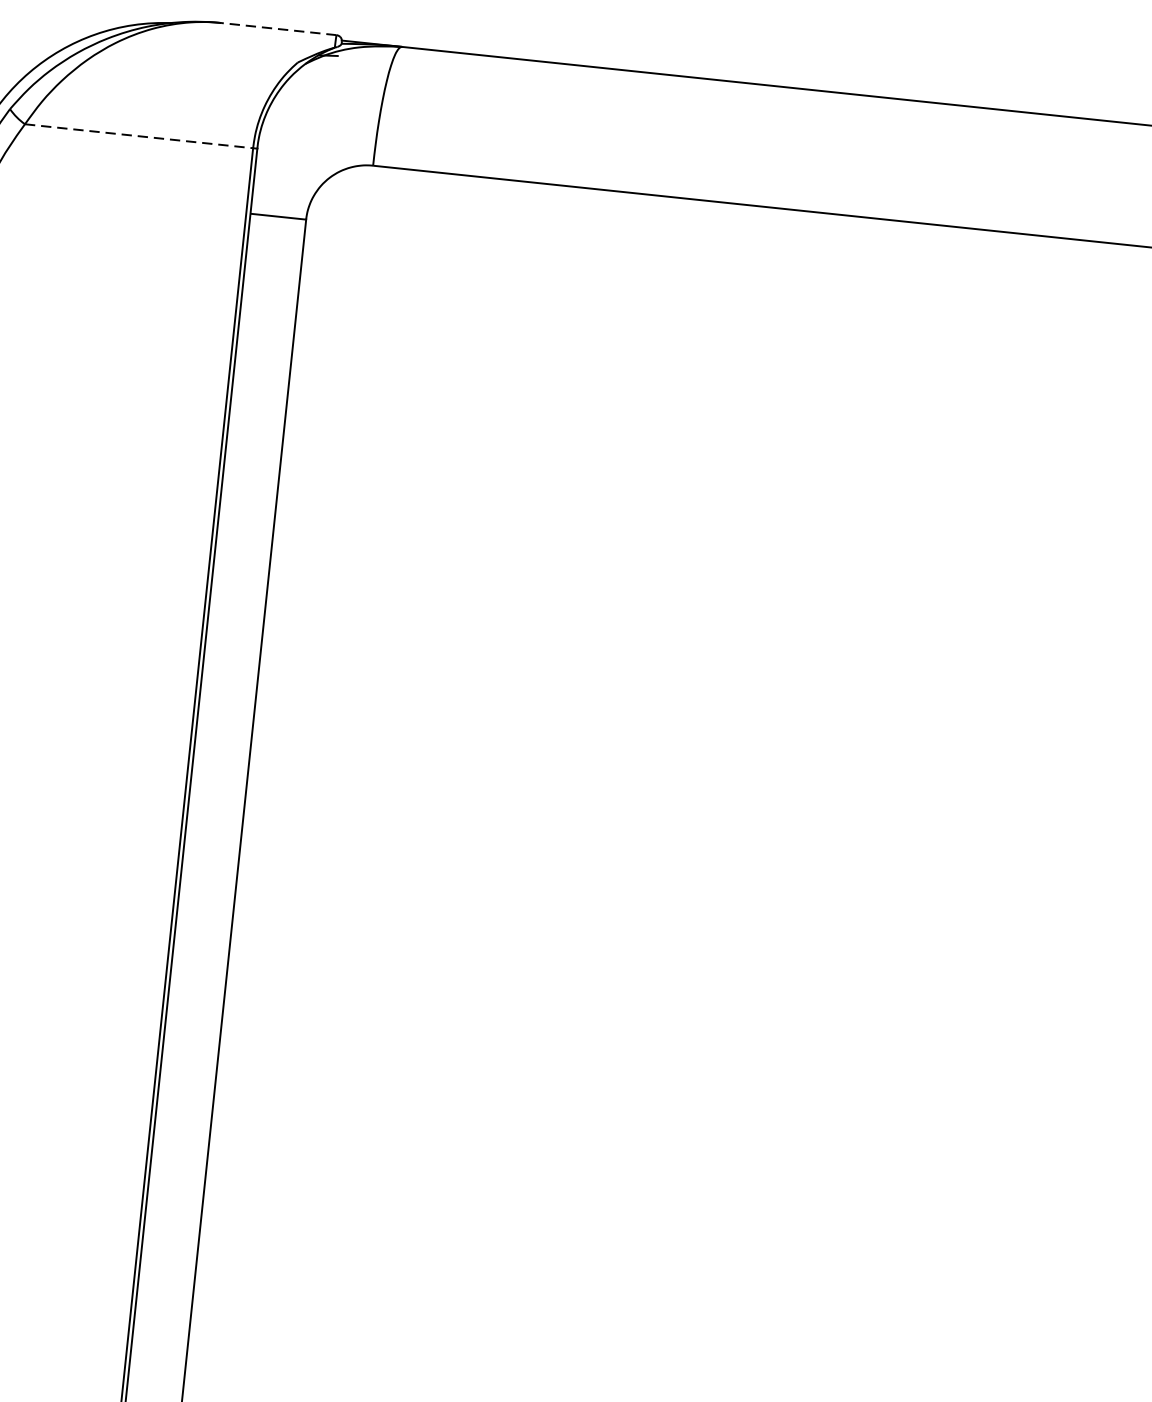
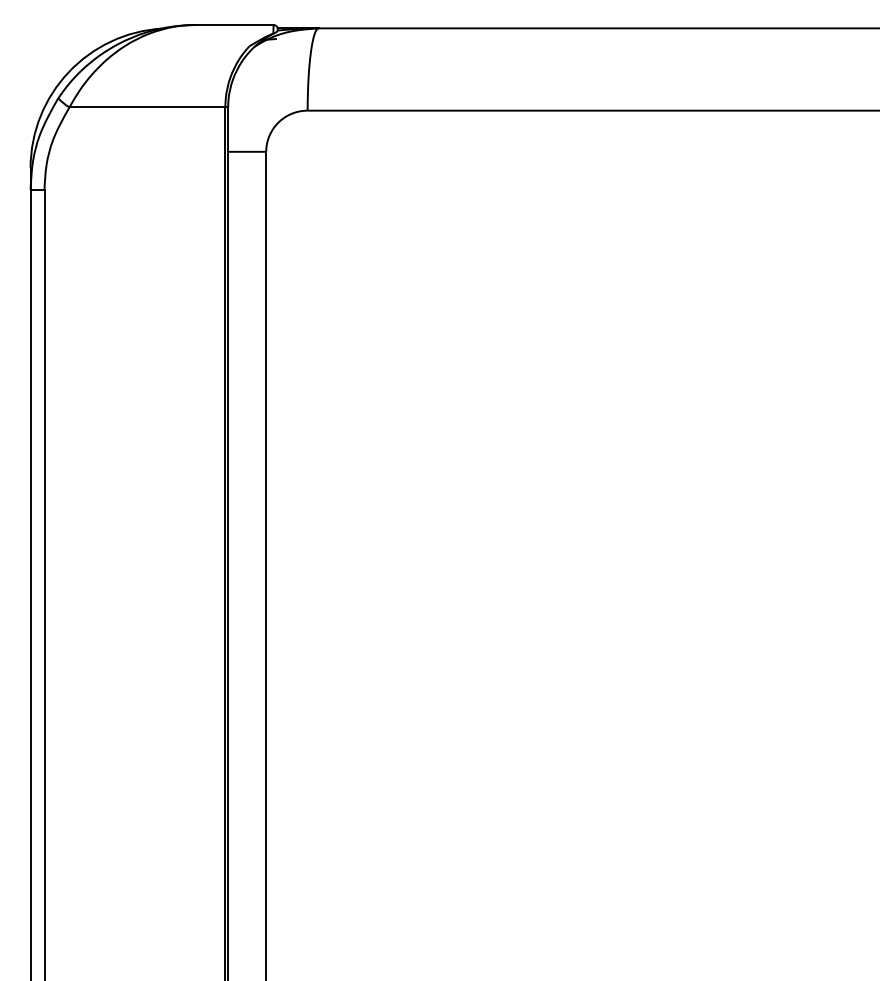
line: (277, 29) -> (233, 25), dashed -> solid
line: (139, 136) -> (147, 107), dashed -> solid

